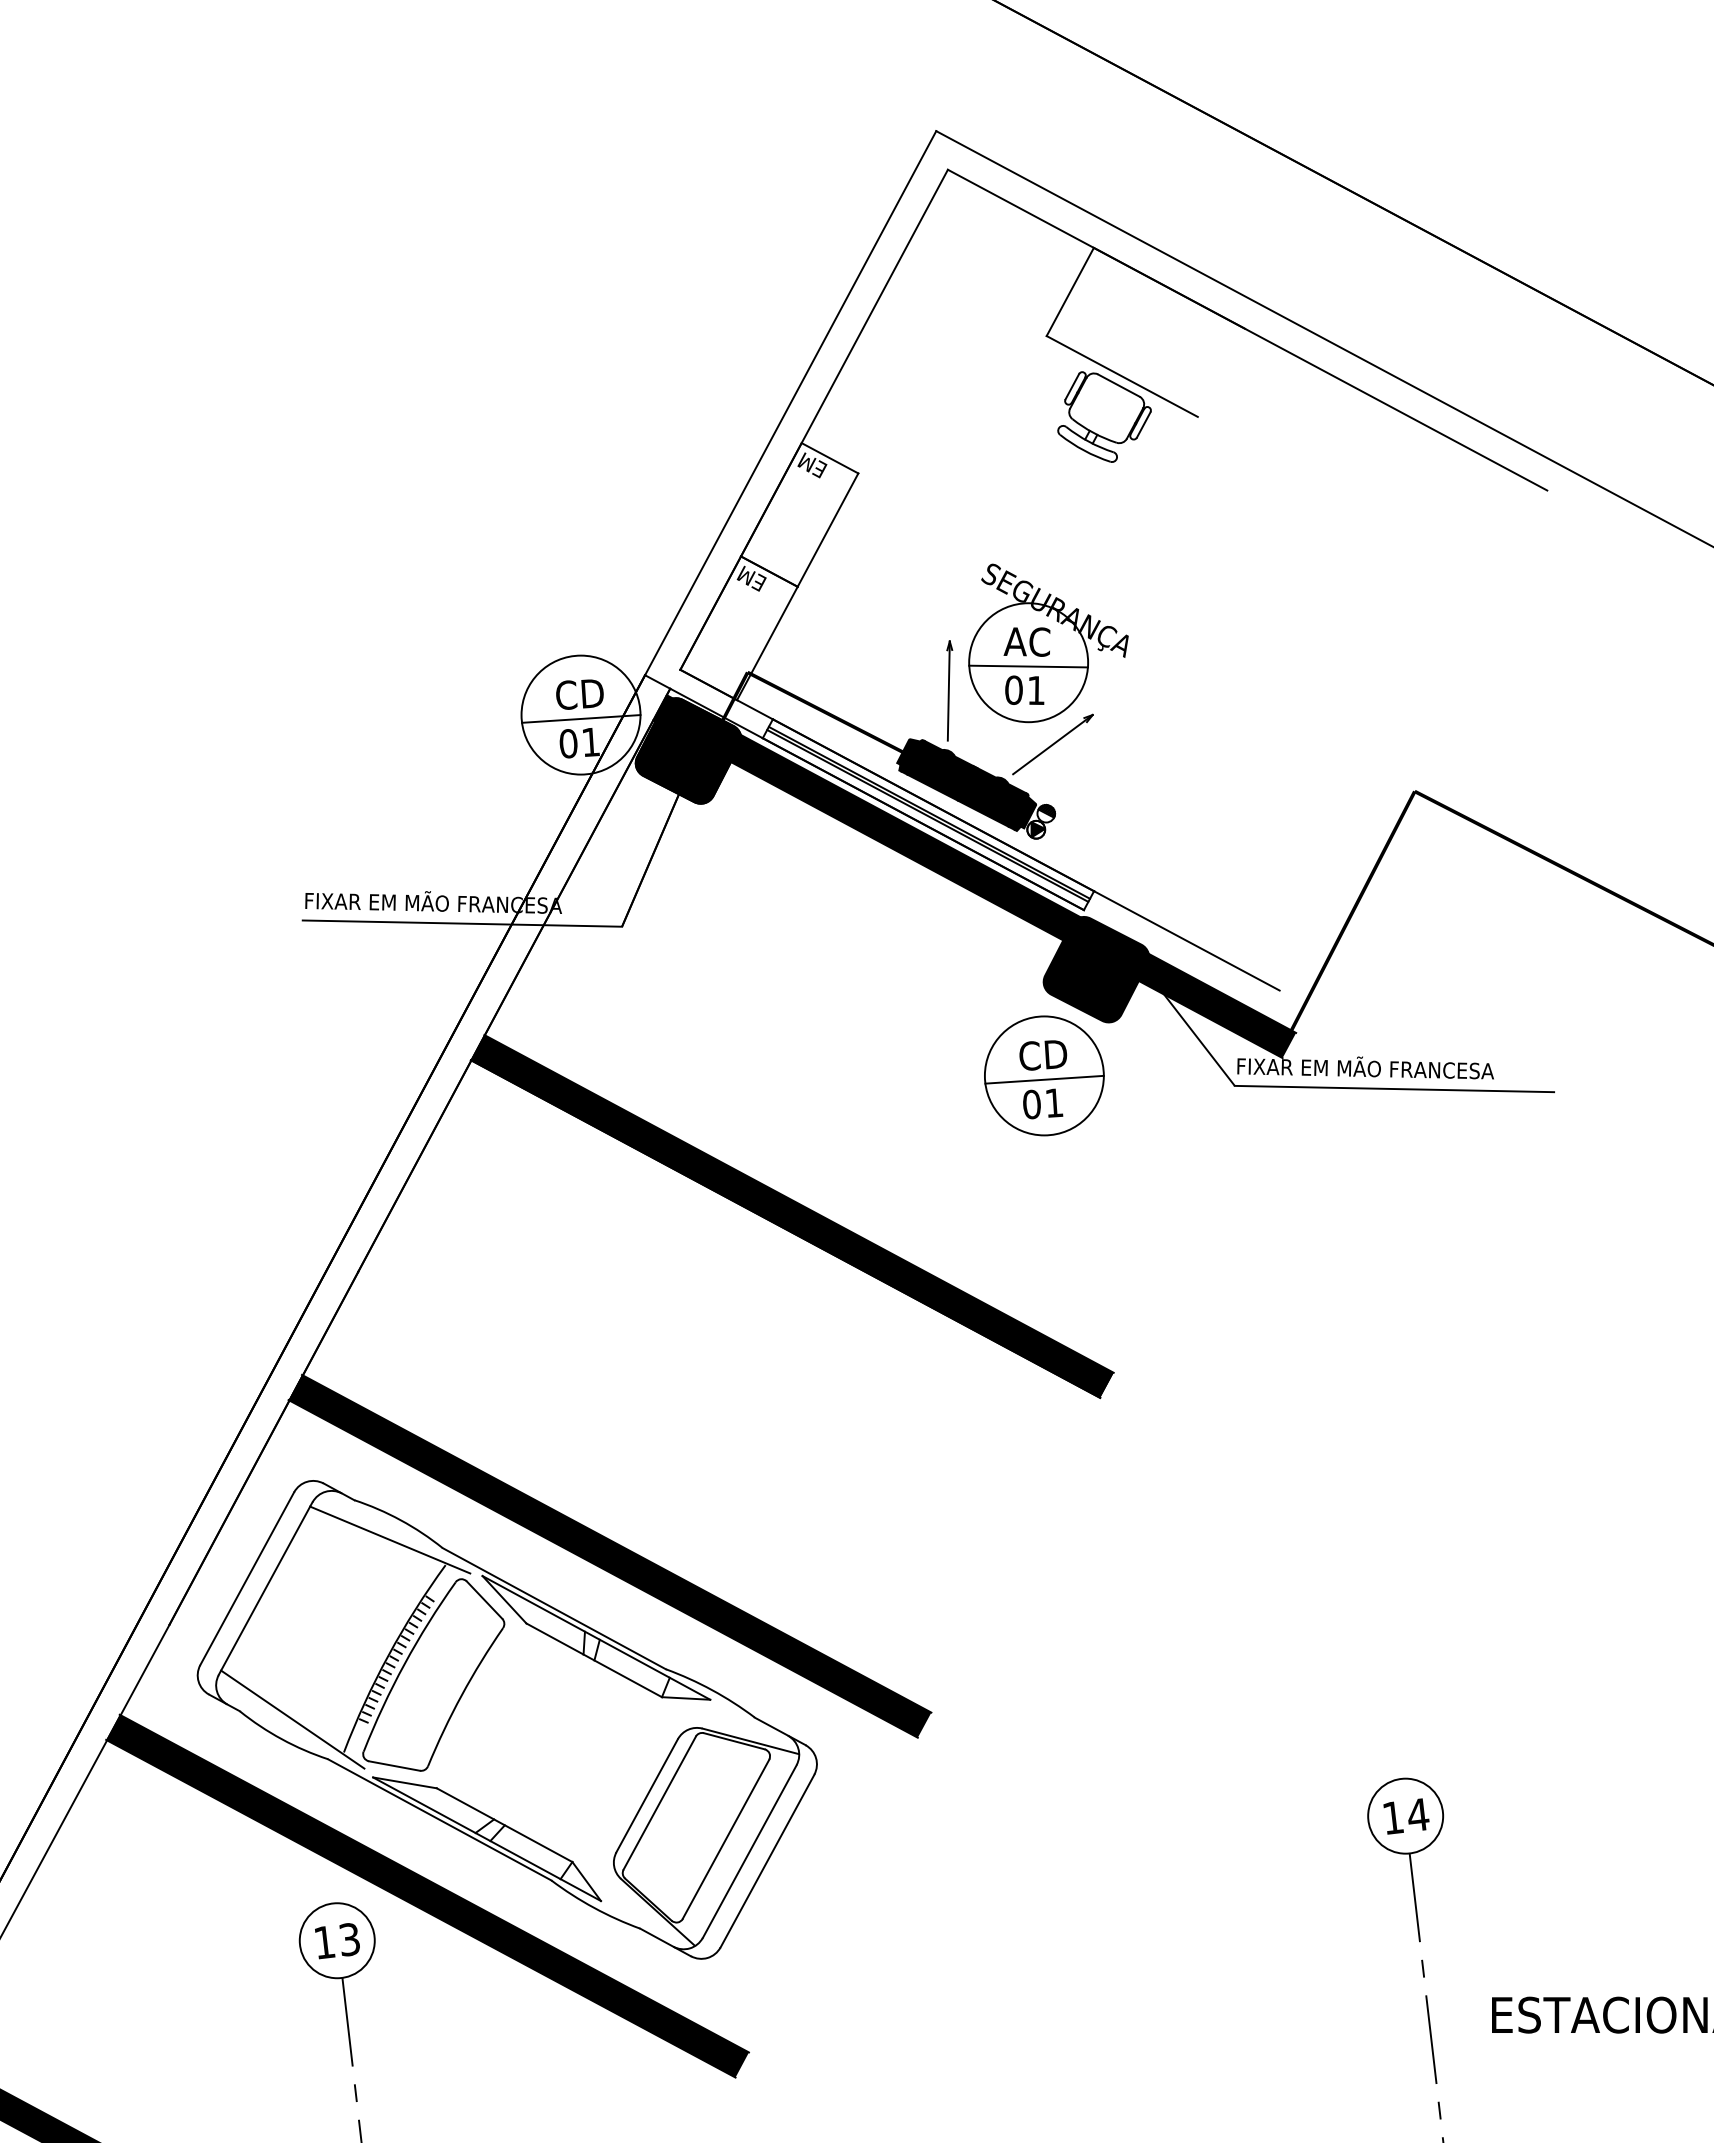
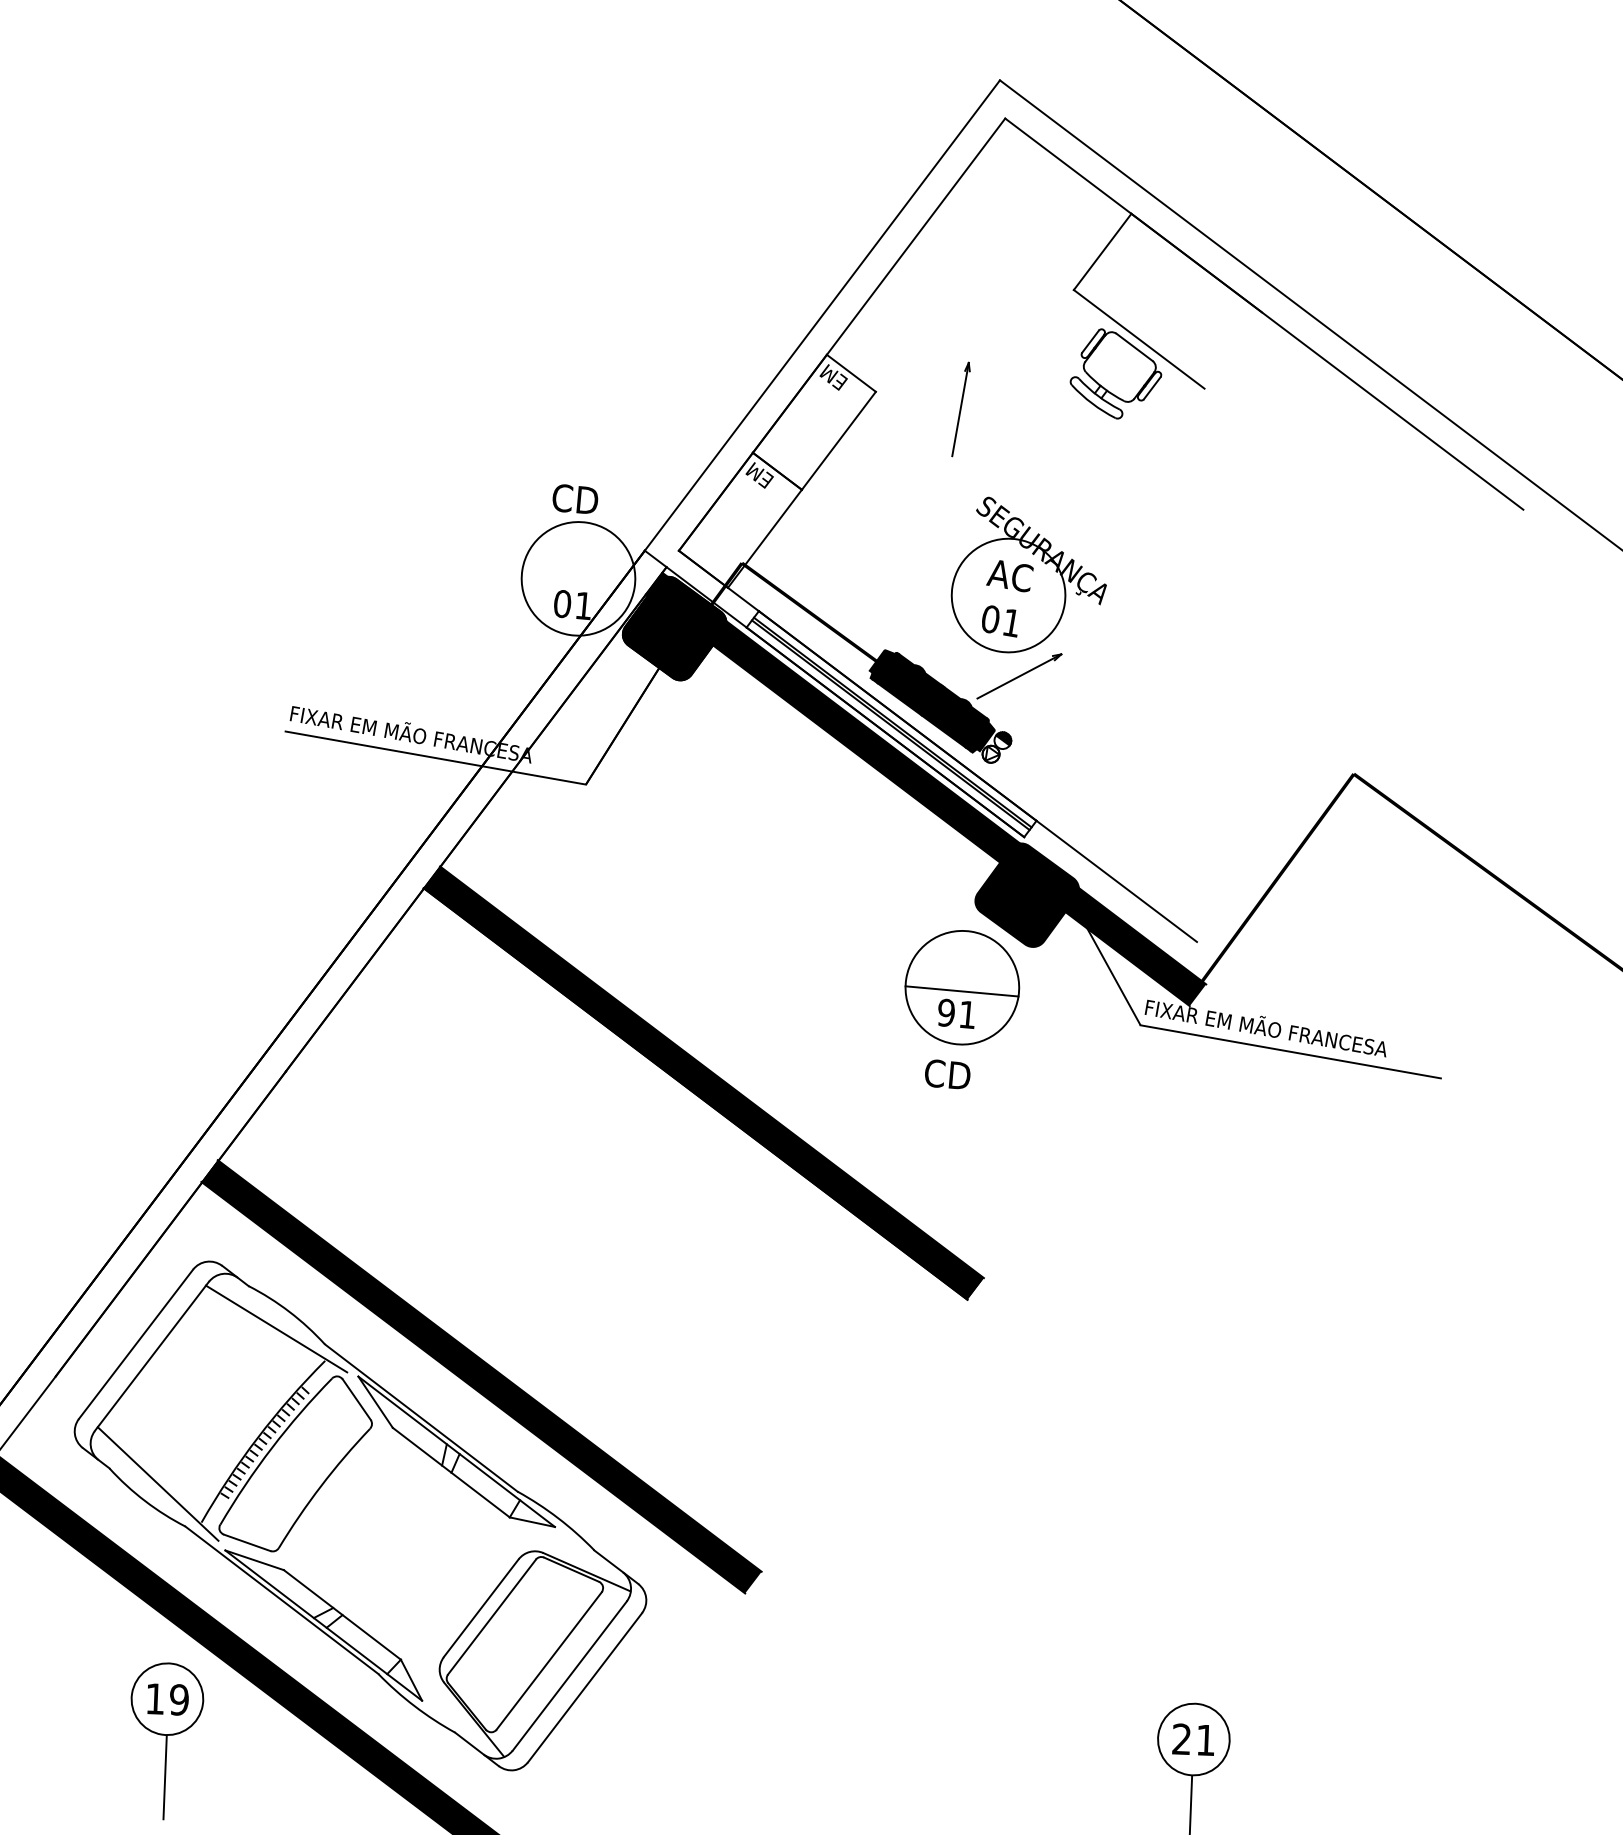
line: (1028, 666) -> (1007, 599), removed
part: (949, 690) -> (961, 409), moved
text: (579, 694) -> (574, 499), moved
line: (581, 718) -> (578, 582), removed
fill: (1038, 829) -> (993, 754), removed
text: (1043, 1055) -> (947, 1074), moved
text: (1031, 1104) -> (946, 1012), 01 -> 91
text: (1405, 1816) -> (1193, 1739), 14 -> 21
text: (349, 1939) -> (179, 1699), 13 -> 19

